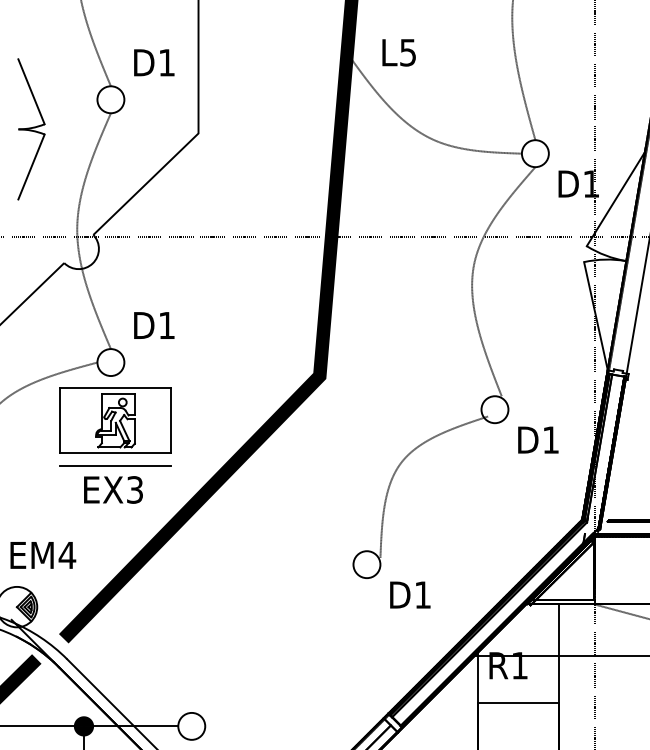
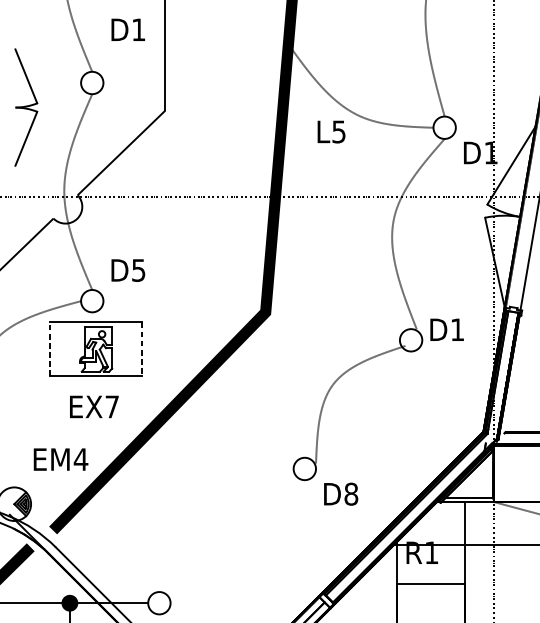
text: (398, 52) -> (331, 131), moved
text: (154, 62) -> (128, 29), moved
text: (166, 325) -> (138, 270), D1 -> D5
line: (60, 419) -> (50, 348), solid -> dashed
line: (171, 420) -> (142, 349), solid -> dashed
text: (538, 439) -> (447, 329), moved
line: (115, 466) -> (96, 387), removed
text: (134, 489) -> (111, 406), EX3 -> EX7
text: (43, 555) -> (61, 459), moved
text: (422, 594) -> (350, 493), D1 -> D8

